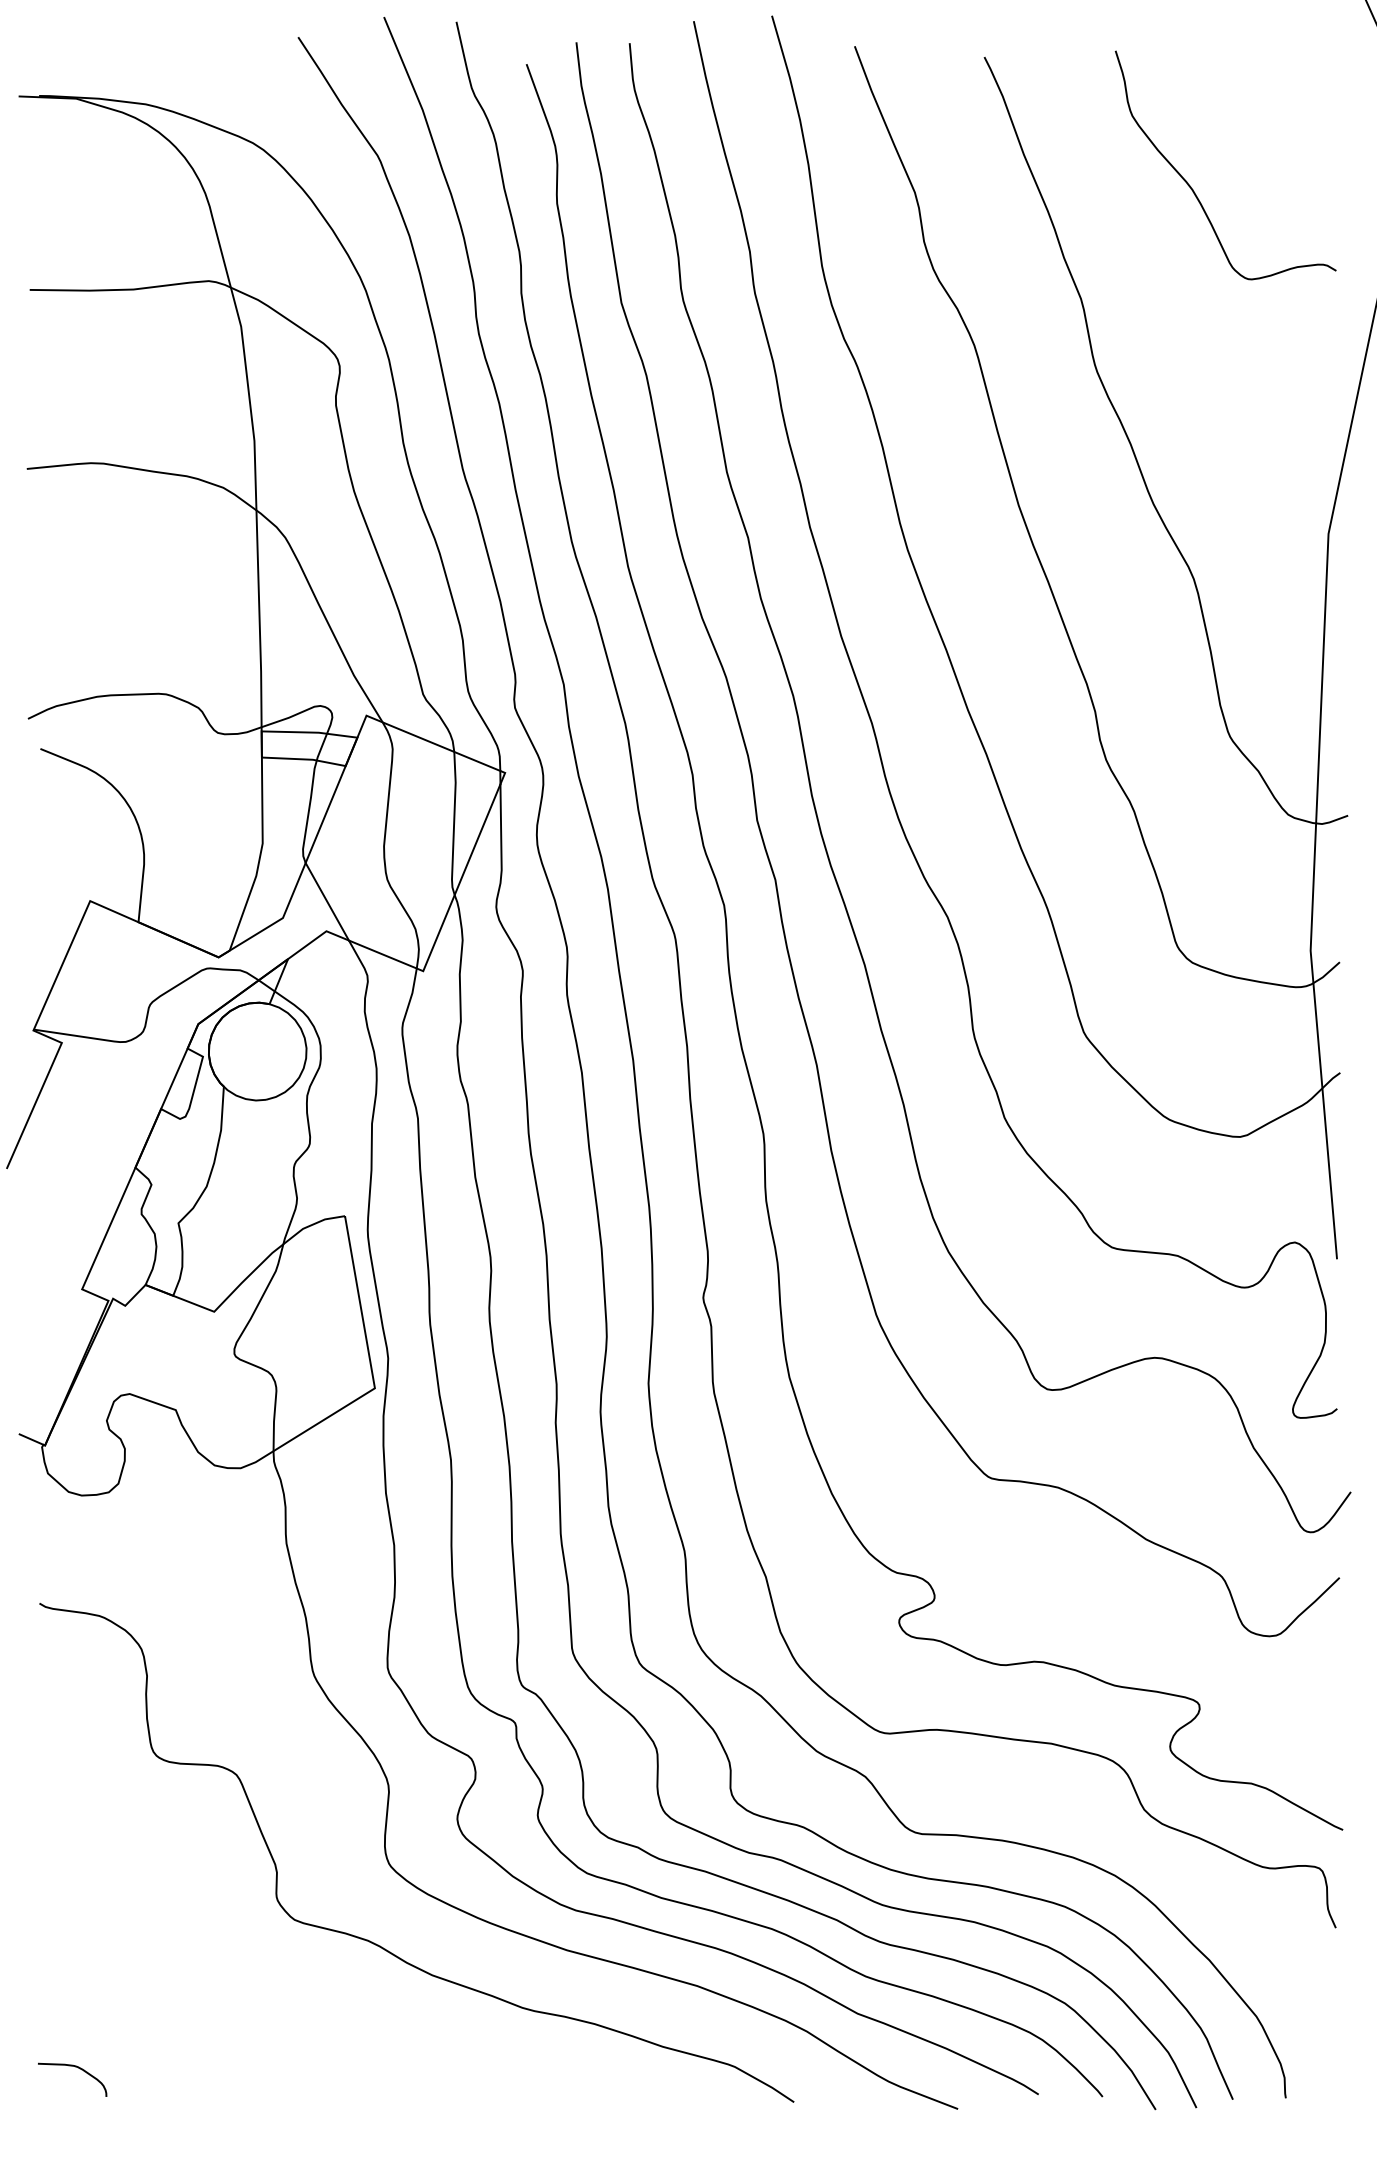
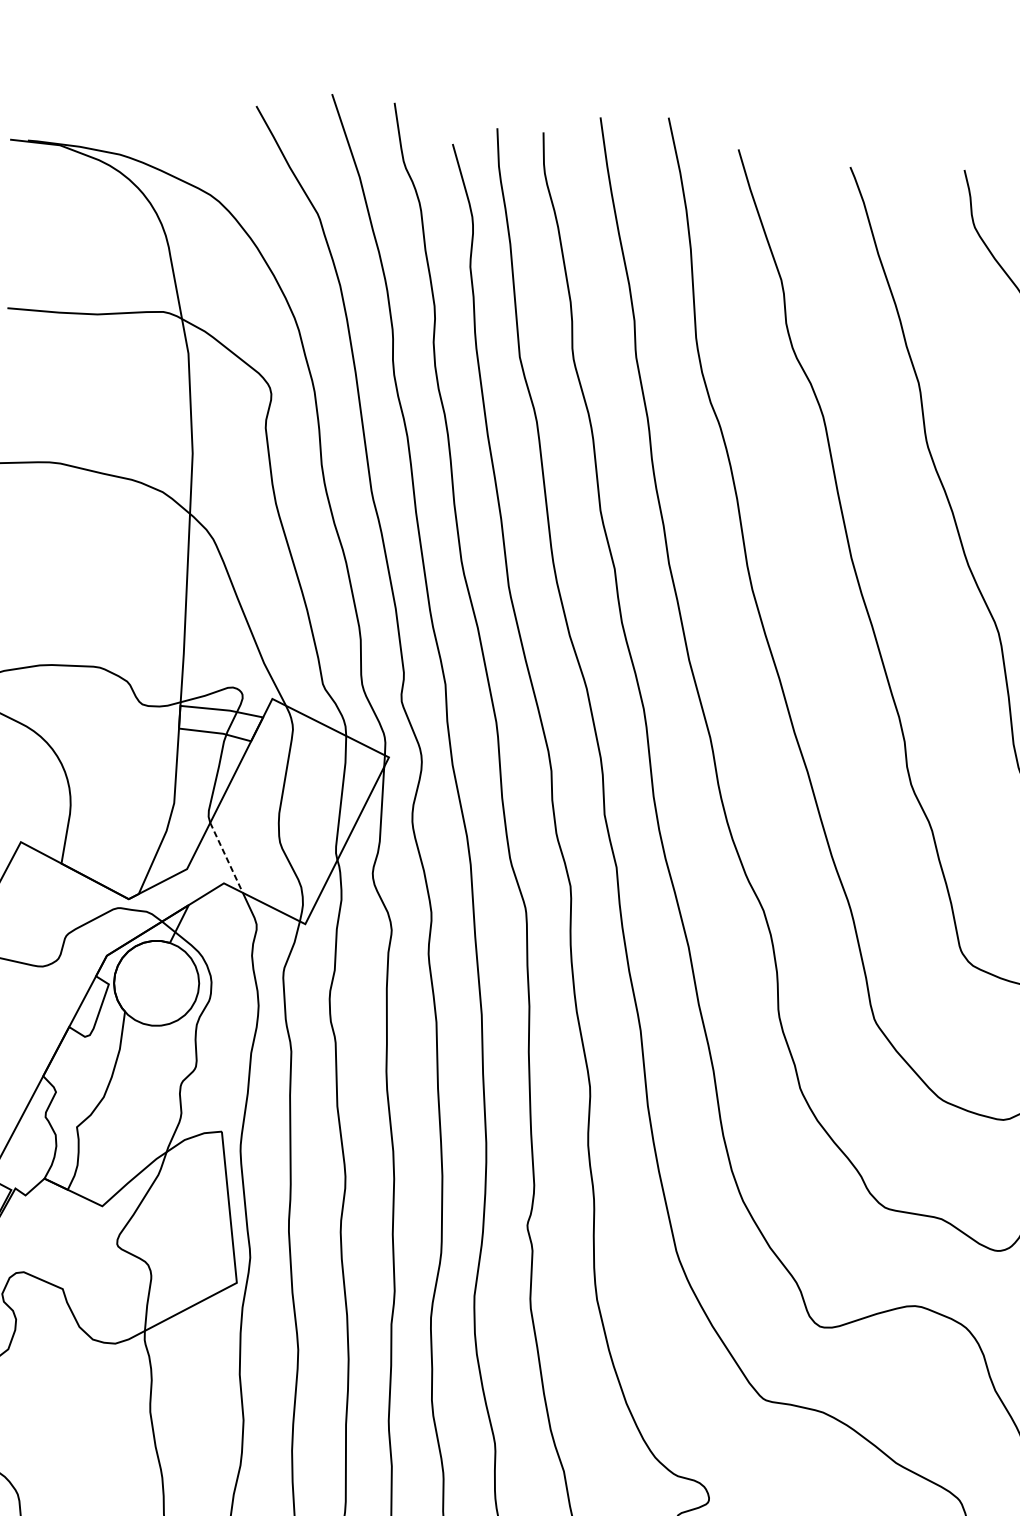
line: (327, 902) -> (226, 858), solid -> dashed

